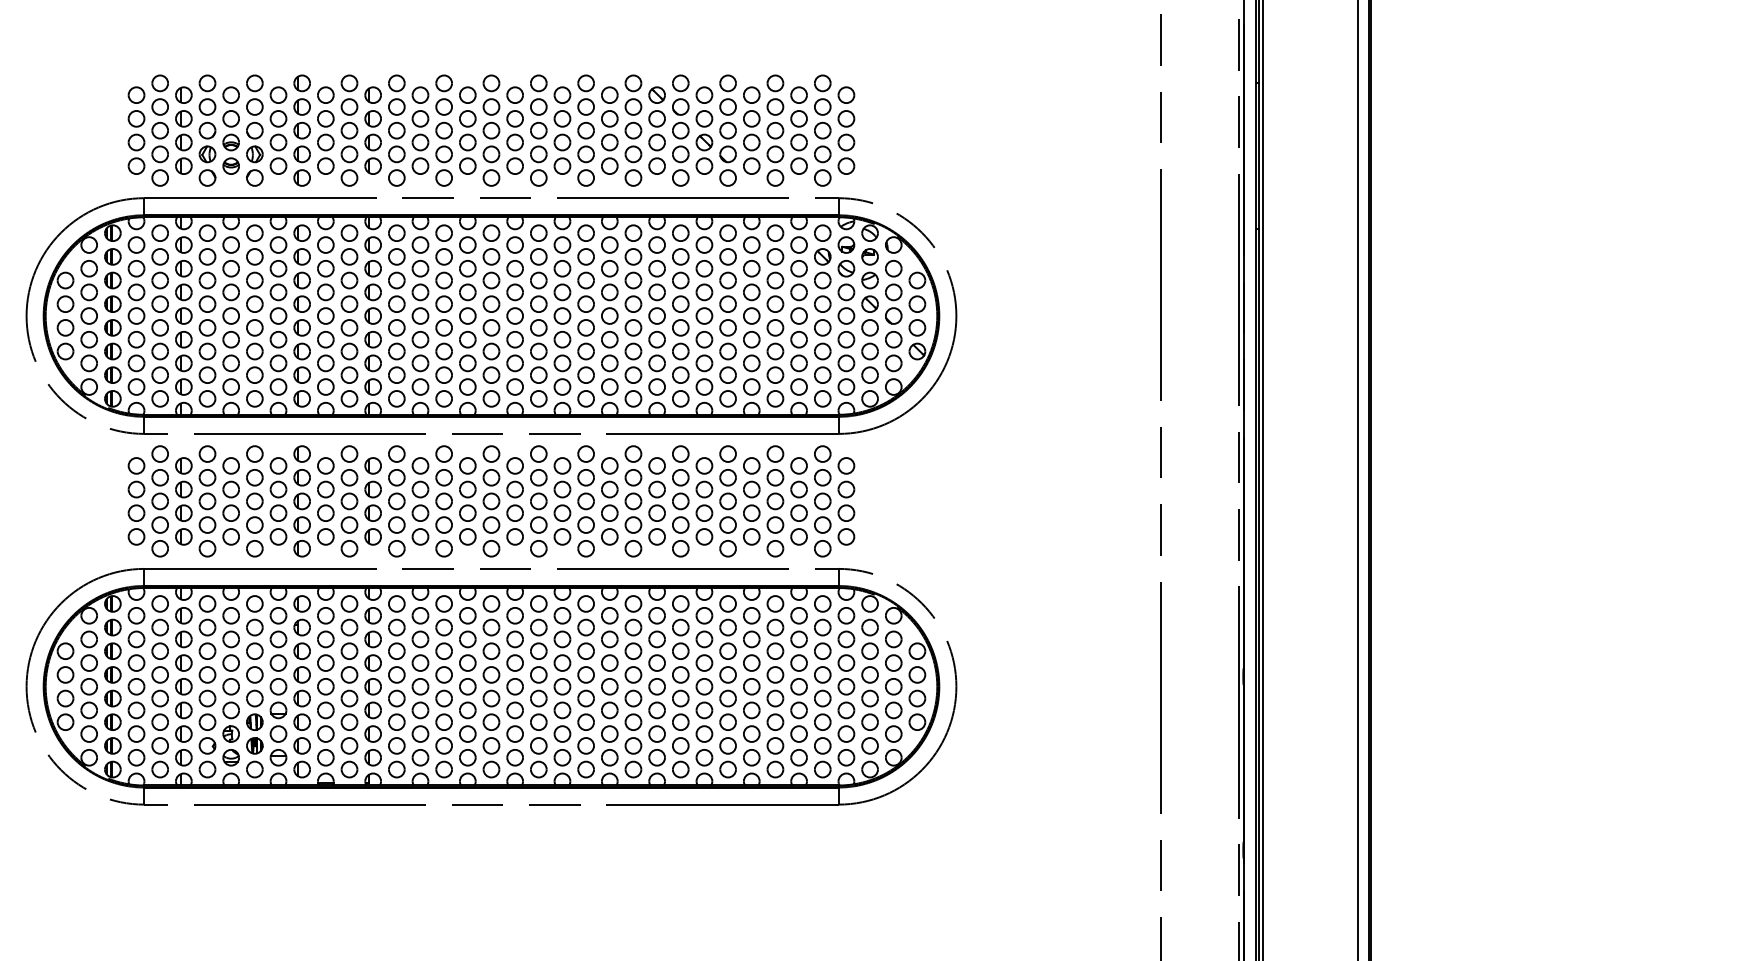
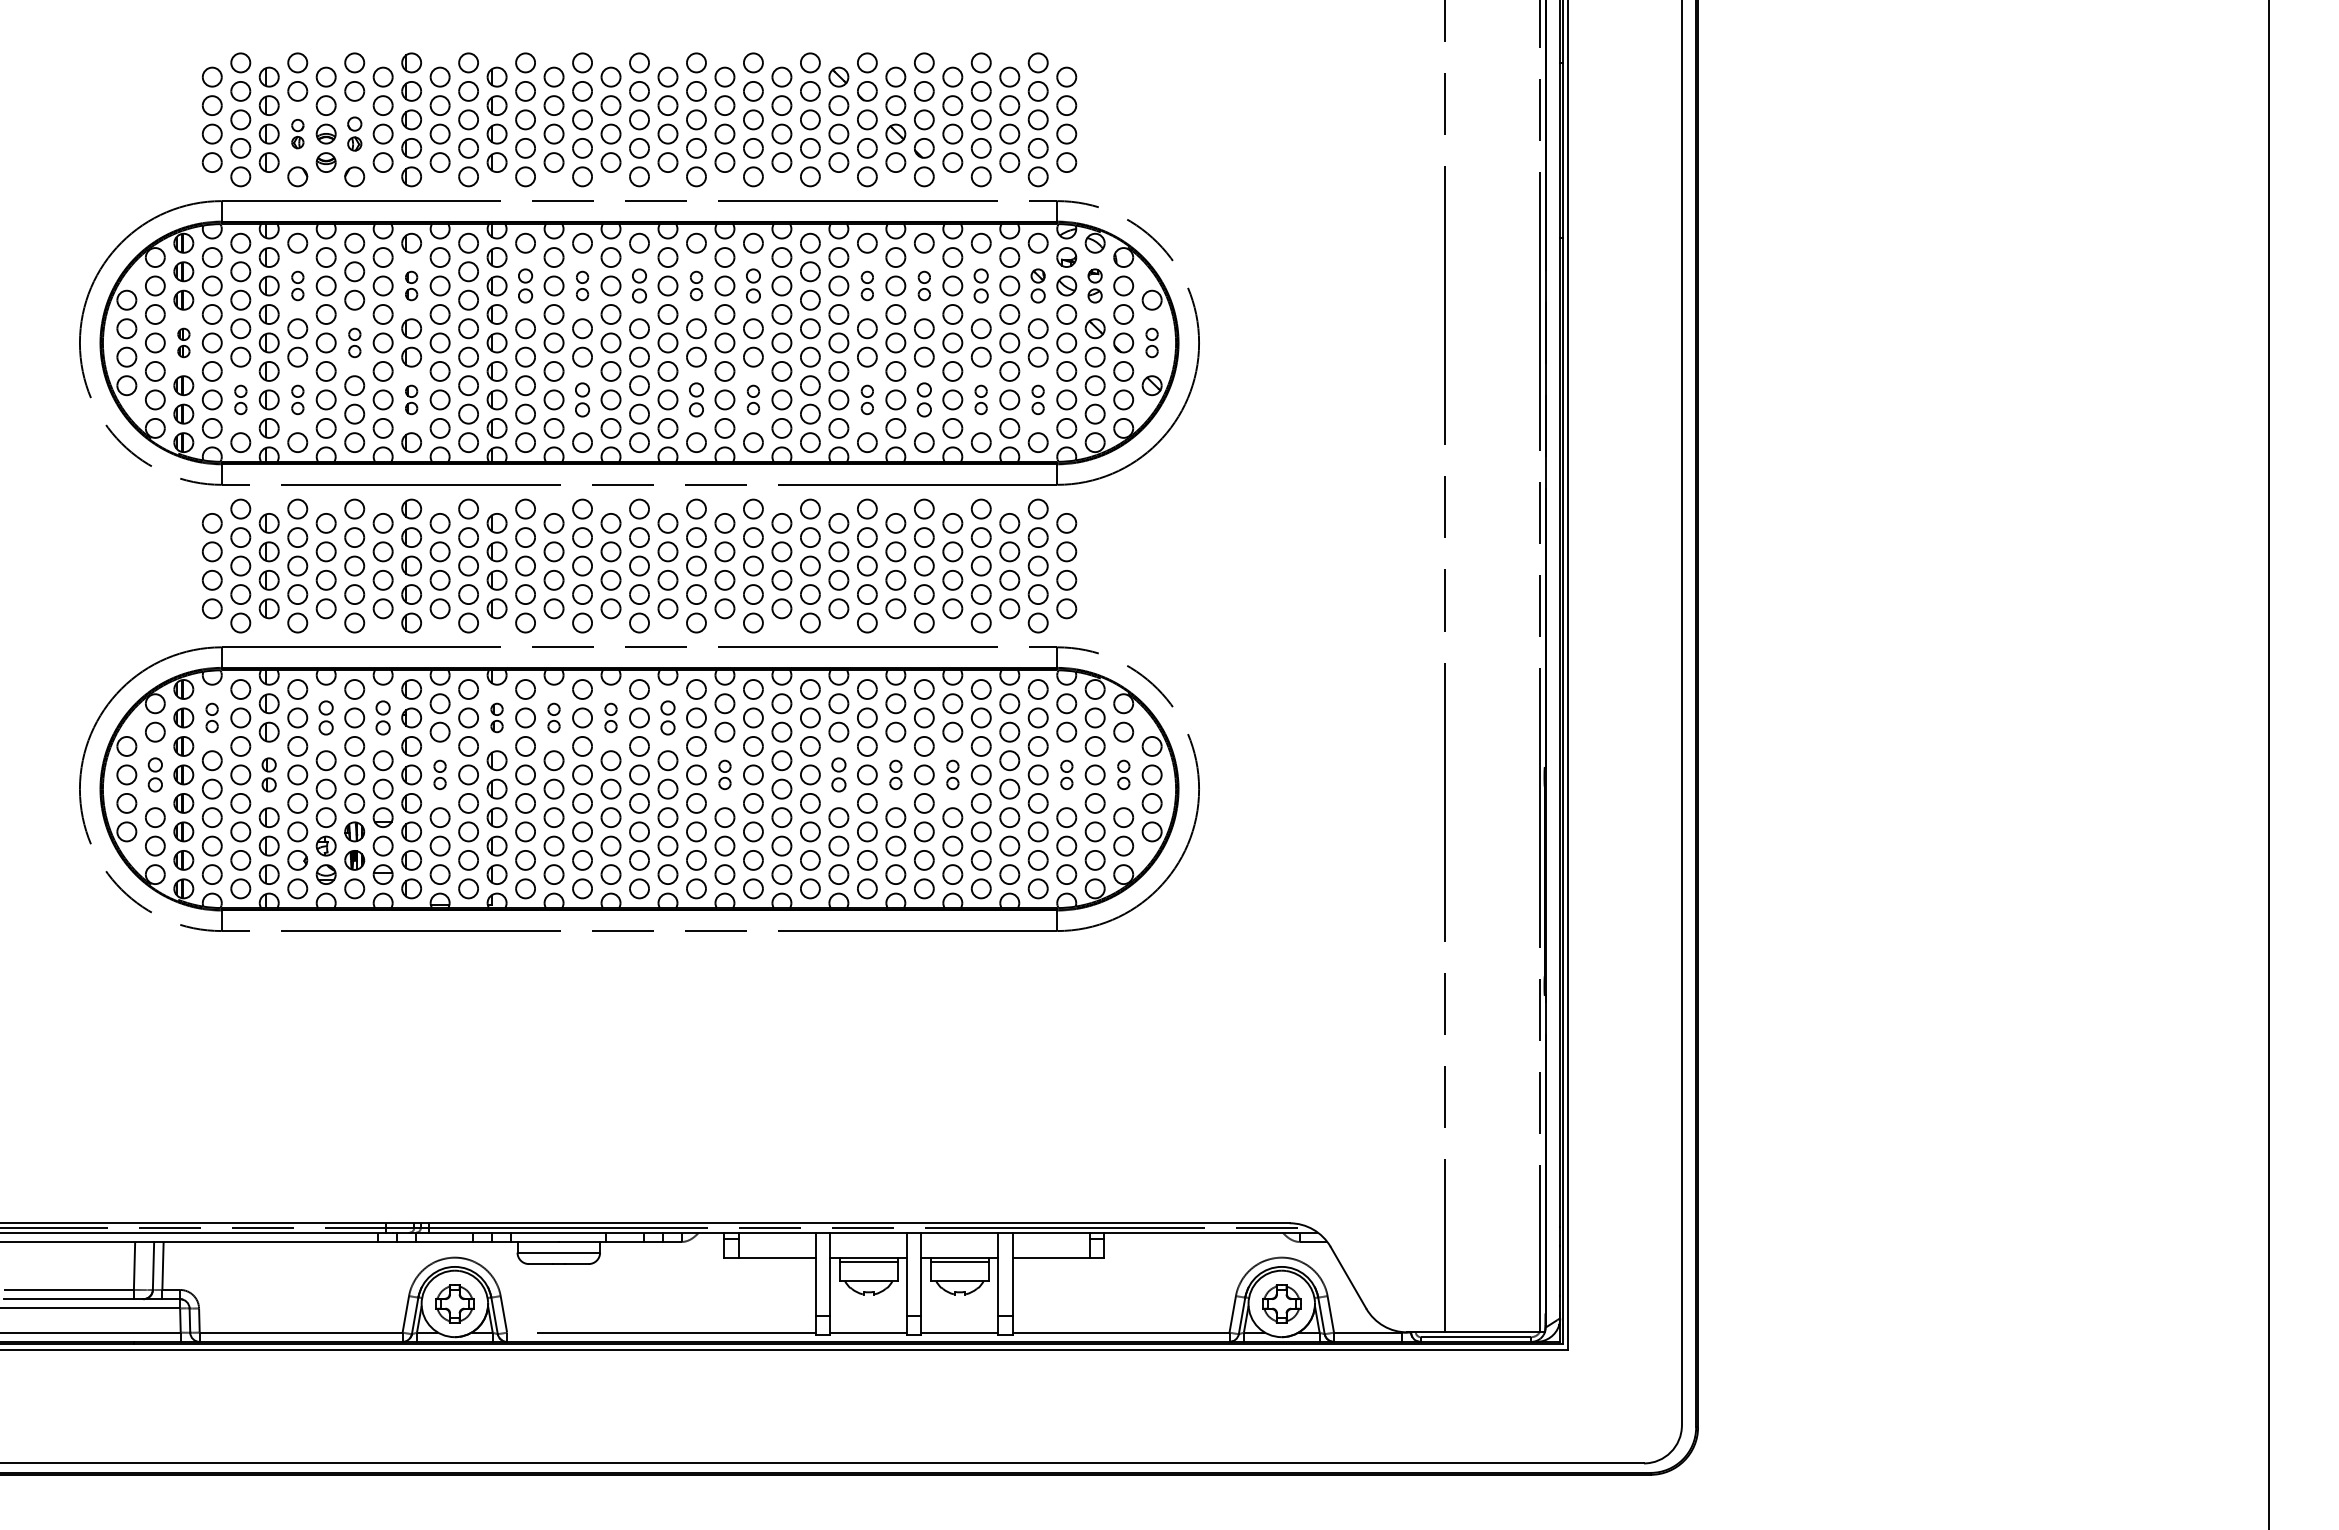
part: (207, 142) -> (297, 133), size x0.6
part: (254, 142) -> (354, 133), size x0.7
part: (207, 268) -> (297, 285), size x0.6
part: (302, 268) -> (411, 285), size x0.6
part: (396, 268) -> (525, 285), size x0.7
part: (444, 268) -> (582, 285), size x0.6
part: (491, 268) -> (639, 285), size x0.7
part: (538, 268) -> (696, 285), size x0.6
part: (586, 268) -> (753, 285), size x0.7
part: (680, 268) -> (867, 285), size x0.6
part: (728, 268) -> (924, 285), size x0.6
part: (774, 268) -> (980, 285), size x0.7
part: (822, 268) -> (1037, 285), size x0.7
part: (869, 268) -> (1094, 285), size x0.7
part: (112, 315) -> (183, 342), size x0.6
part: (254, 315) -> (354, 342), size x0.6
part: (916, 315) -> (1151, 342), size x0.6
part: (159, 363) -> (240, 399), size x0.6
part: (207, 363) -> (297, 399), size x0.6
part: (302, 363) -> (411, 399), size x0.6
part: (444, 363) -> (582, 399), size x0.7
part: (538, 363) -> (696, 399), size x0.7
part: (586, 363) -> (753, 399), size x0.6
part: (680, 363) -> (867, 399), size x0.6
part: (728, 363) -> (924, 399), size x0.7
part: (774, 363) -> (980, 399), size x0.6
part: (822, 363) -> (1037, 399), size x0.6
part: (135, 627) -> (211, 717), size x0.6
part: (230, 627) -> (325, 717), size x0.7
part: (277, 627) -> (382, 717), size x0.7
part: (372, 627) -> (496, 717), size x0.6
part: (420, 627) -> (553, 717), size x0.6
part: (467, 627) -> (610, 717), size x0.6
part: (514, 627) -> (667, 717), size x0.7
part: (89, 674) -> (155, 774), size x0.7
part: (183, 674) -> (268, 774), size x0.7
part: (325, 674) -> (439, 774), size x0.6
part: (562, 674) -> (724, 774), size x0.6
part: (656, 674) -> (838, 774), size x0.7
part: (704, 674) -> (895, 774), size x0.6
part: (751, 674) -> (952, 774), size x0.6
part: (846, 674) -> (1066, 774), size x0.6
part: (893, 674) -> (1123, 774), size x0.6

